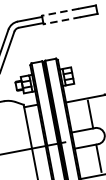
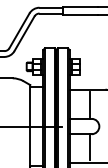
line: (60, 12) -> (80, 6), dashed -> solid
line: (62, 20) -> (80, 14), dashed -> solid

